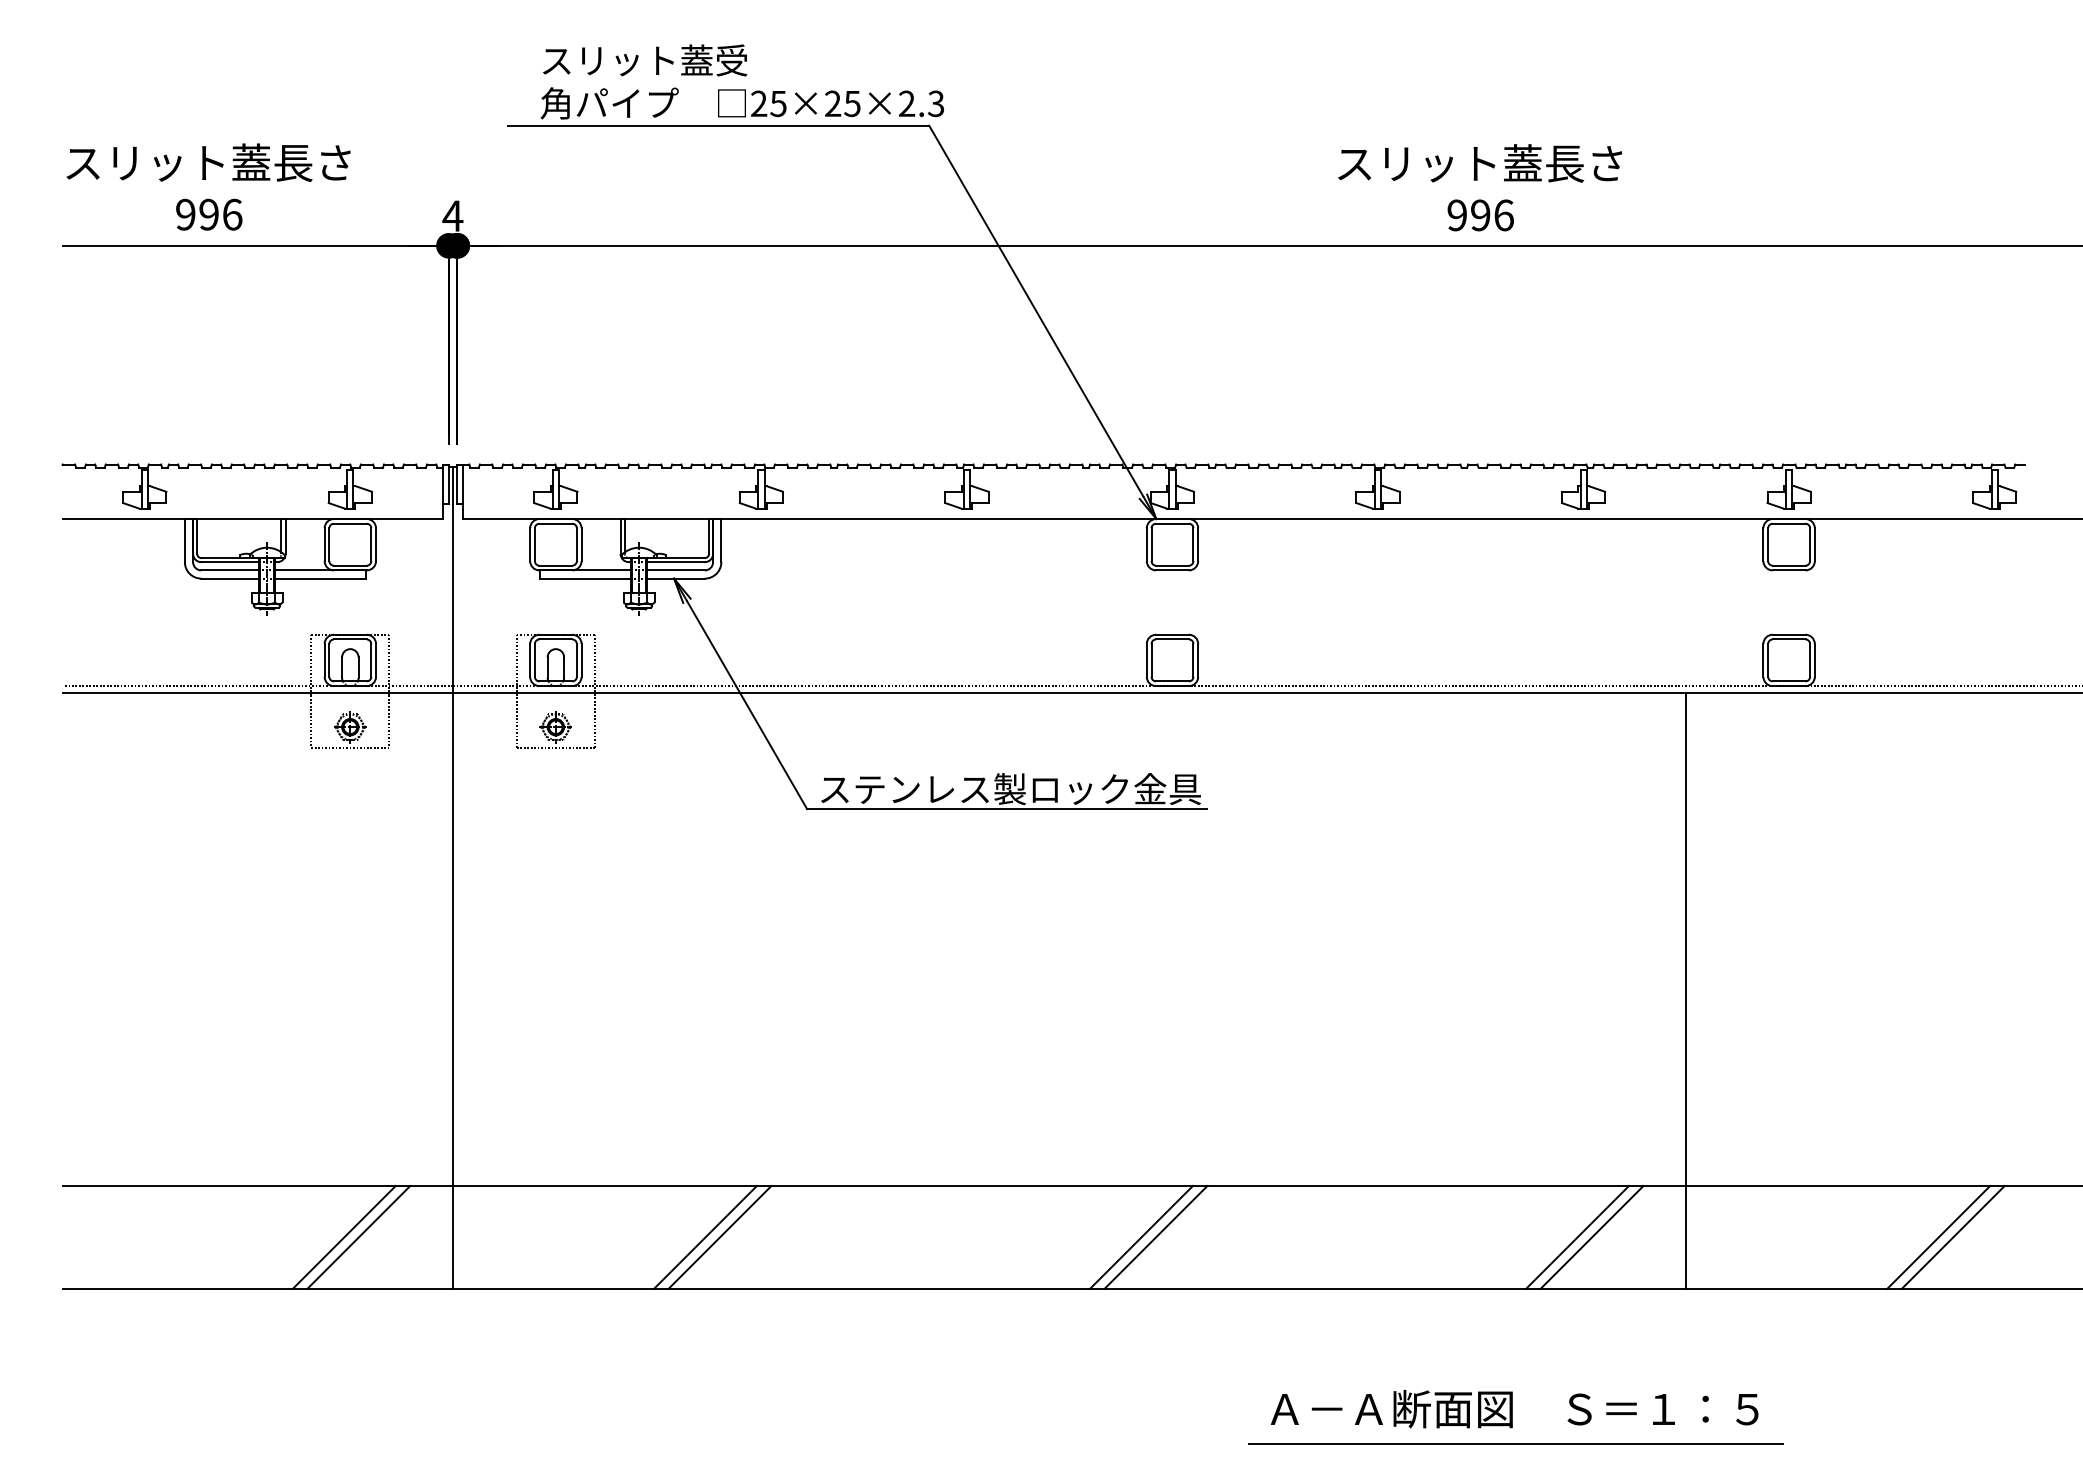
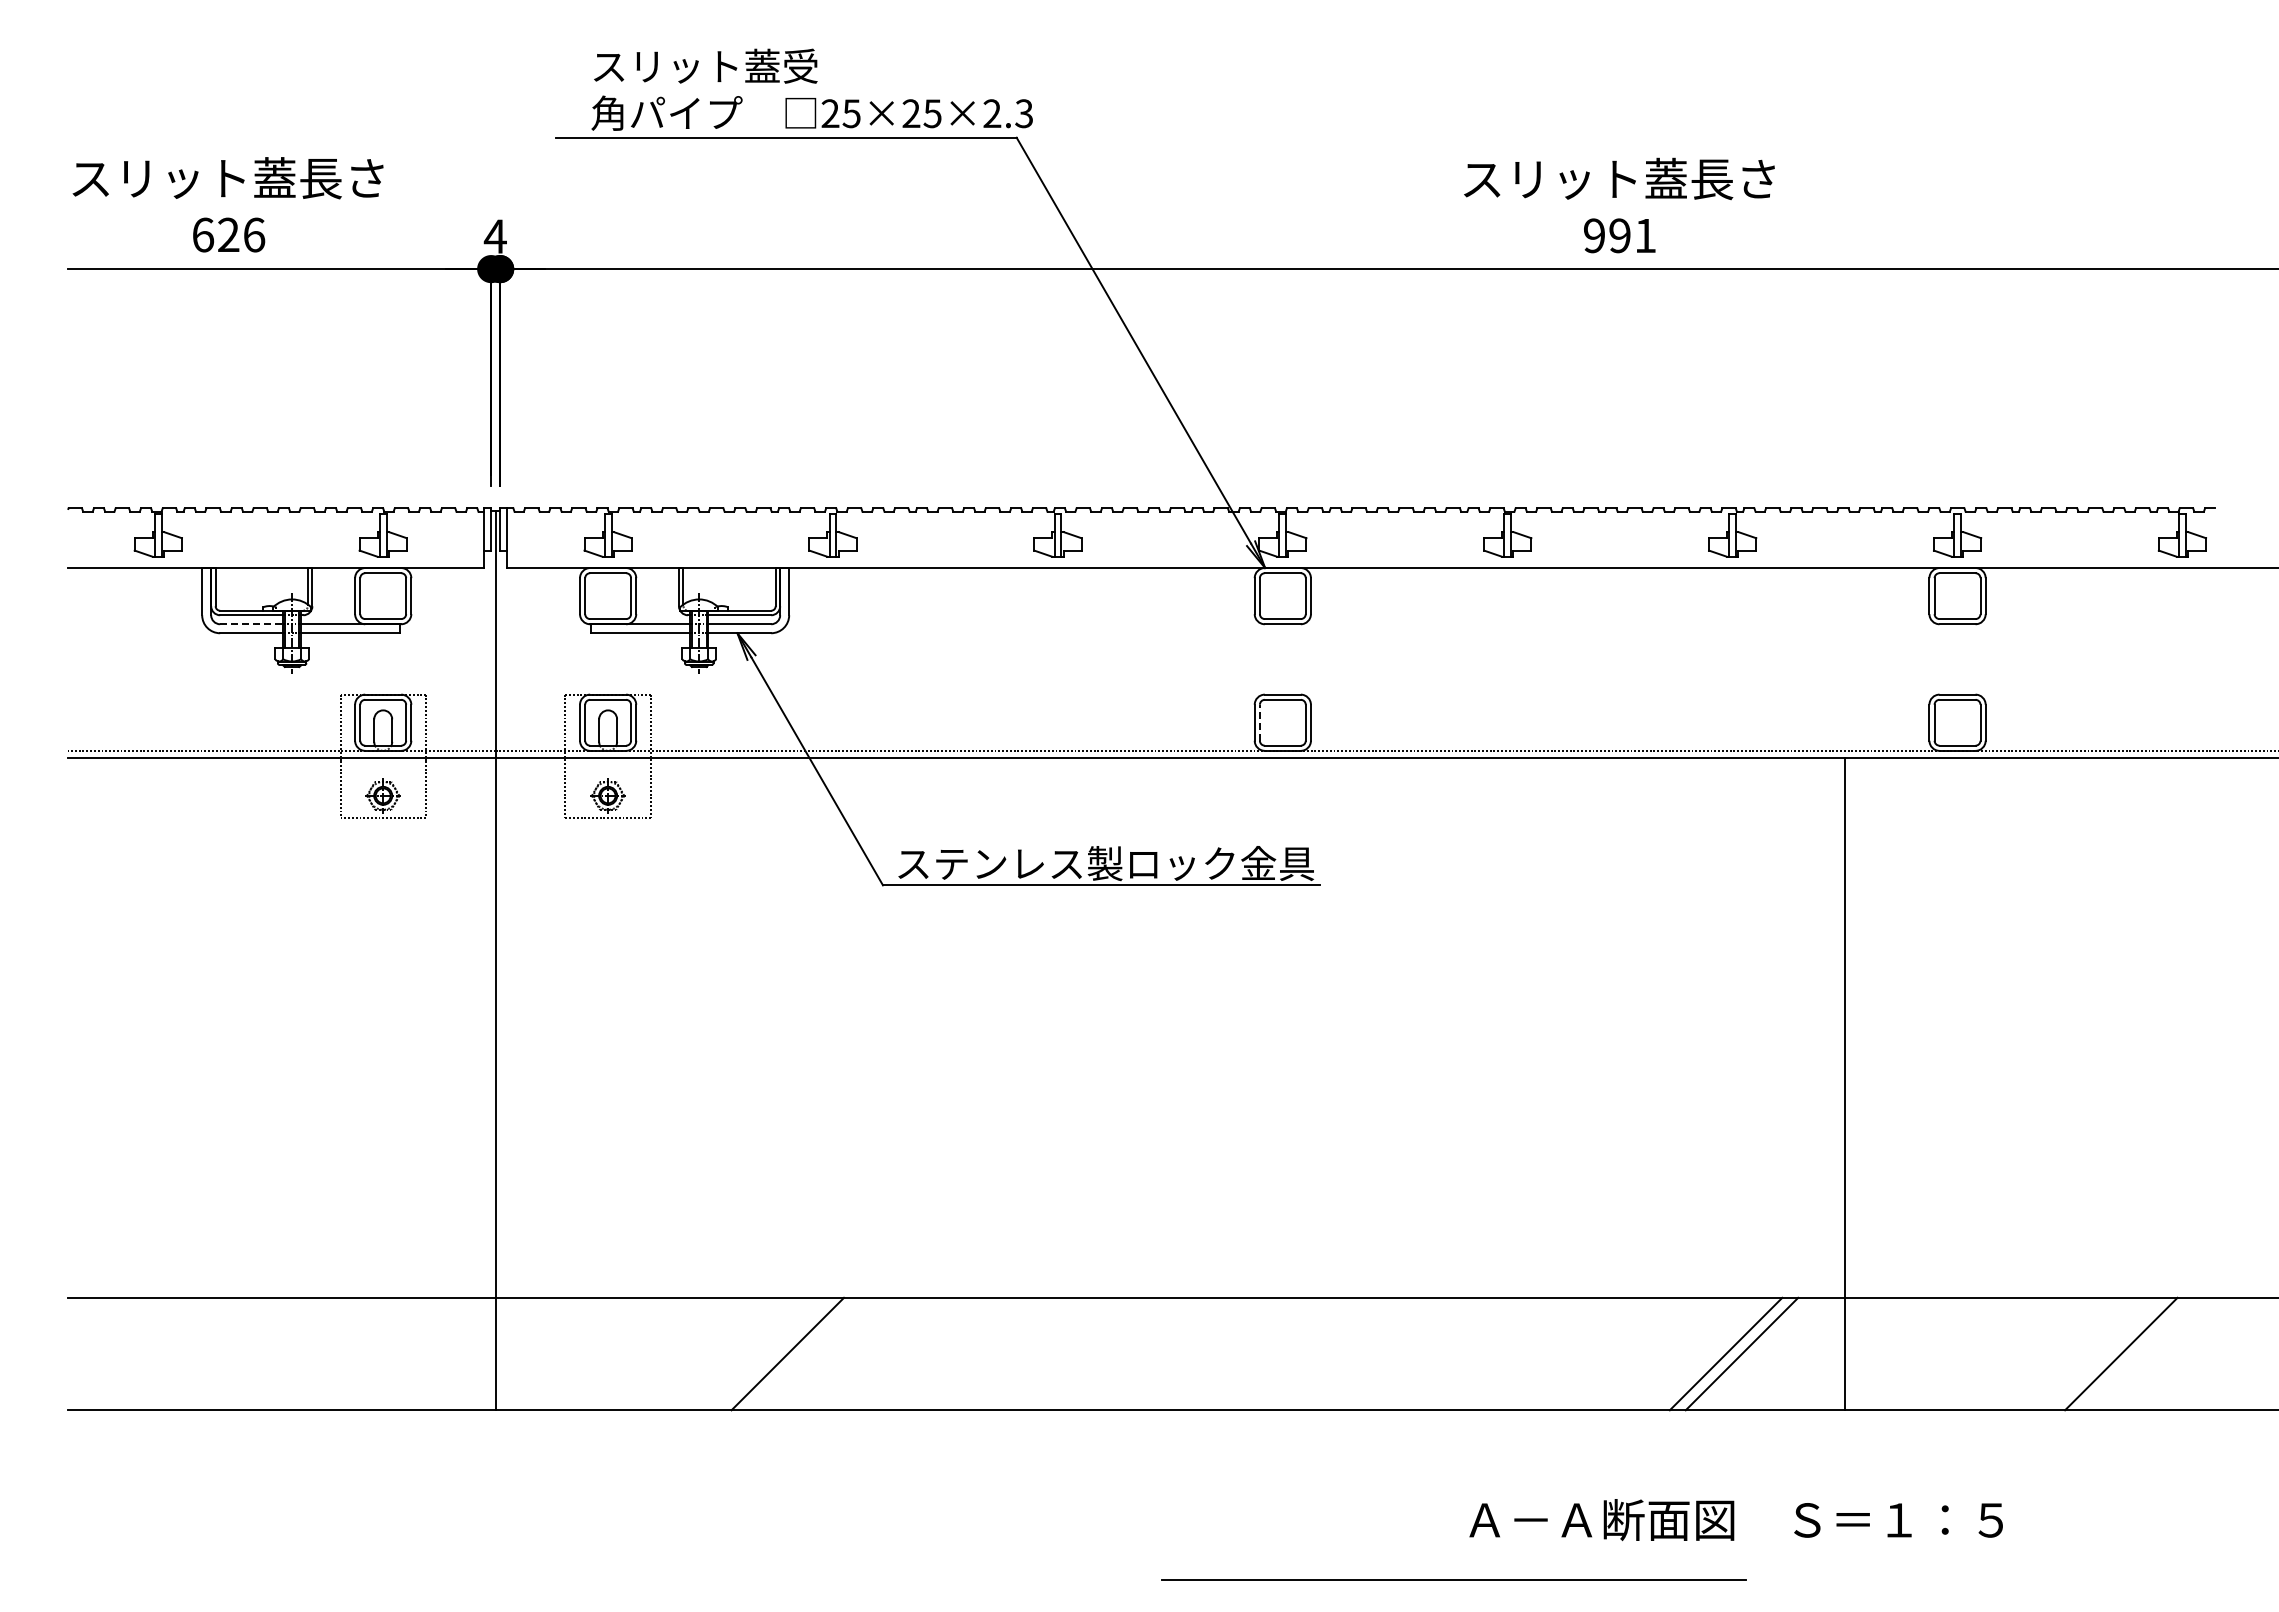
text: (197, 214) -> (215, 234), 996 -> 626
text: (1503, 215) -> (1645, 235), 996 -> 991
line: (230, 570) -> (252, 624), solid -> dashed
line: (1151, 660) -> (1259, 722), solid -> dashed
line: (344, 1236) -> (376, 1353), removed
line: (358, 1236) -> (392, 1353), removed
line: (705, 1236) -> (771, 1353), removed
line: (1141, 1236) -> (1248, 1353), removed
line: (1155, 1236) -> (1264, 1353), removed
line: (1952, 1236) -> (2136, 1353), removed
text: (1513, 1409) -> (1735, 1520), moved
line: (1515, 1443) -> (1453, 1579), moved

